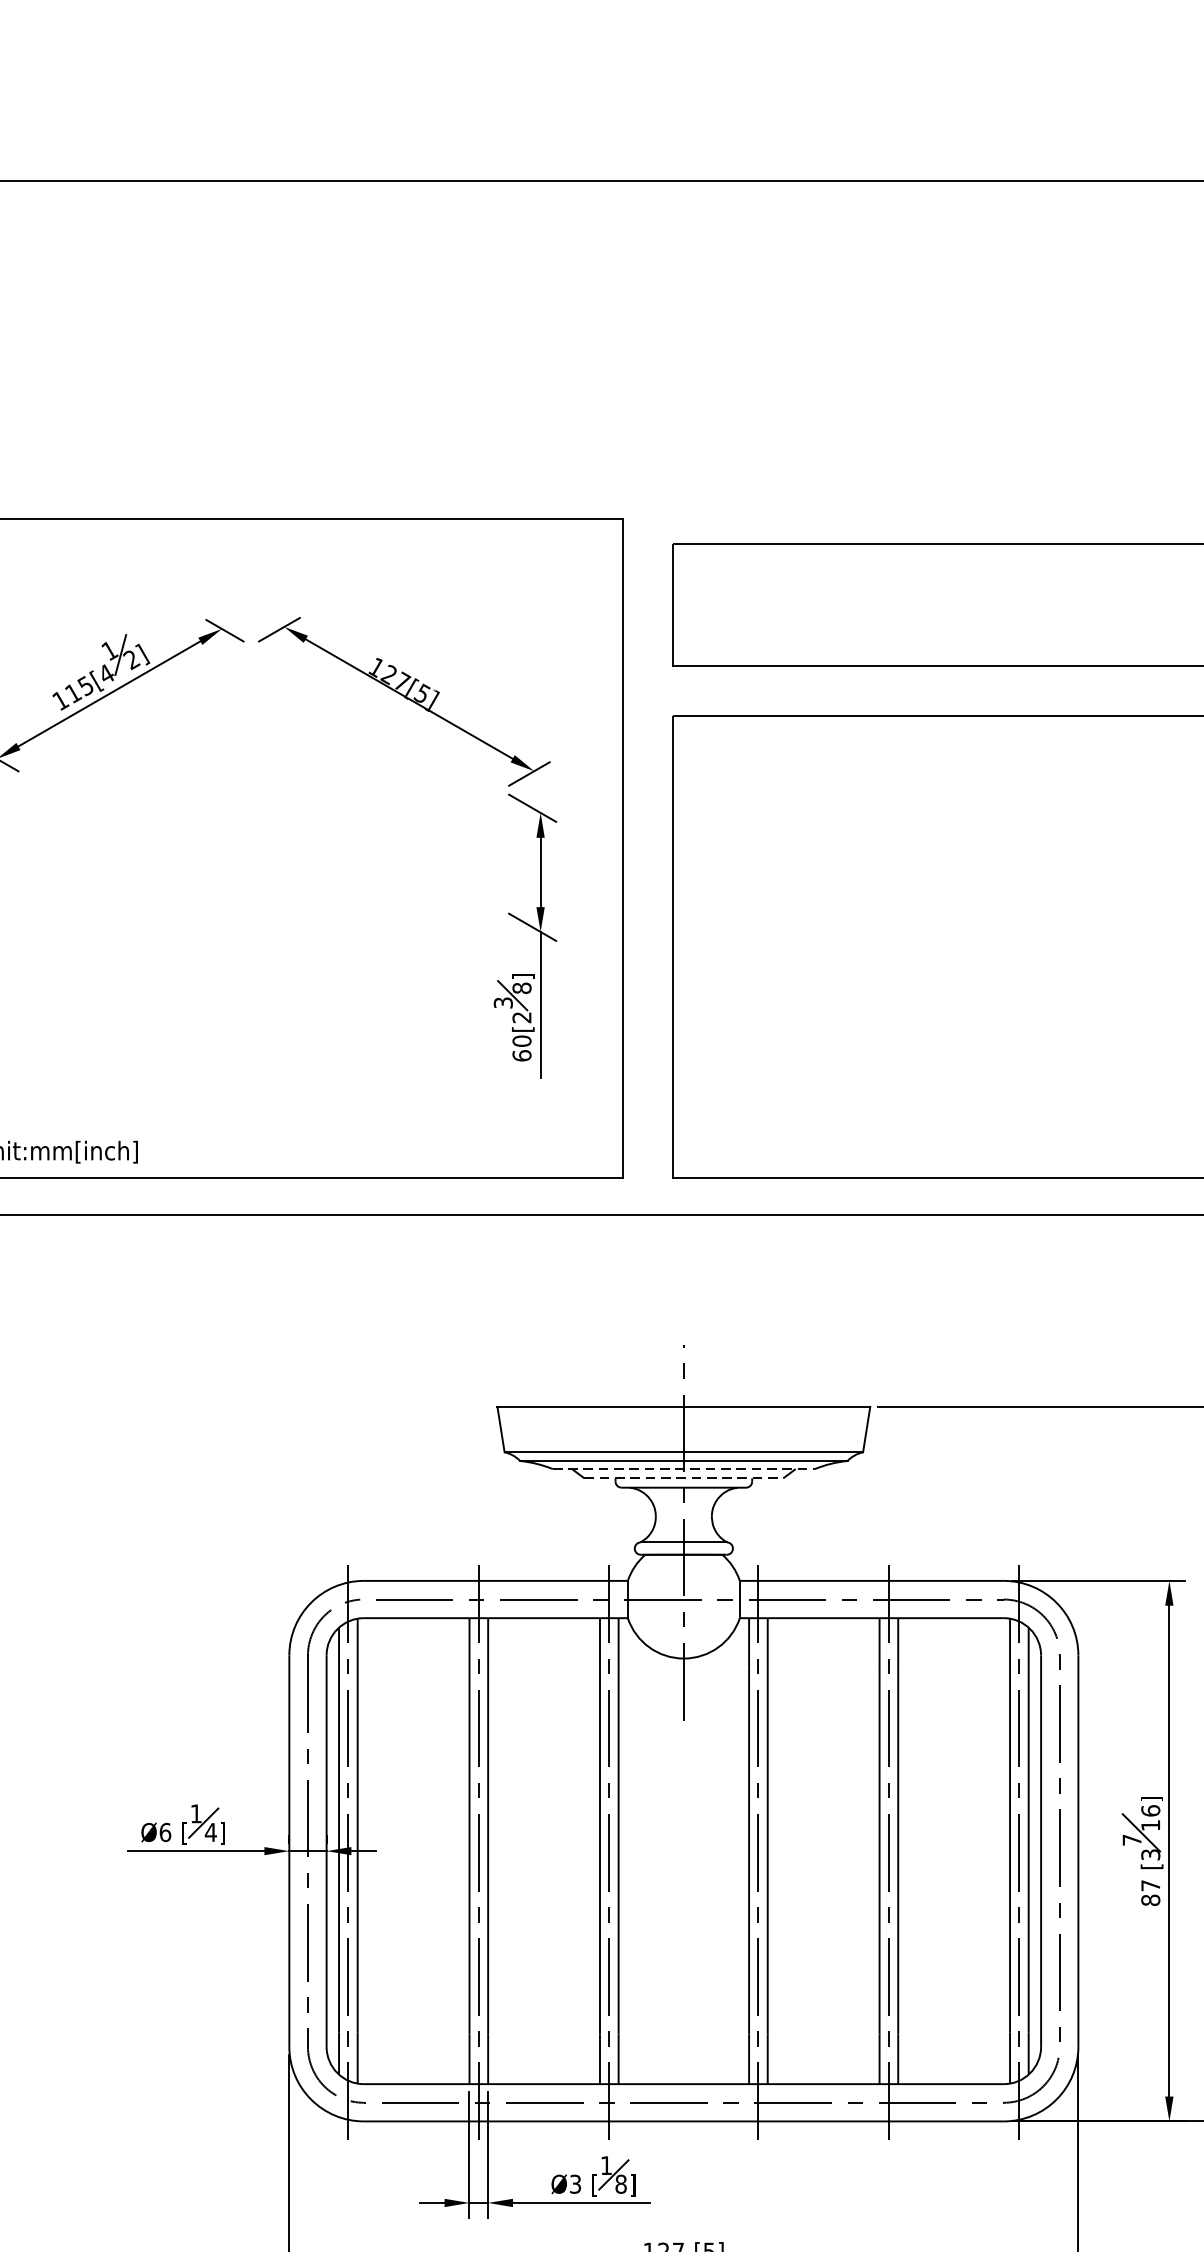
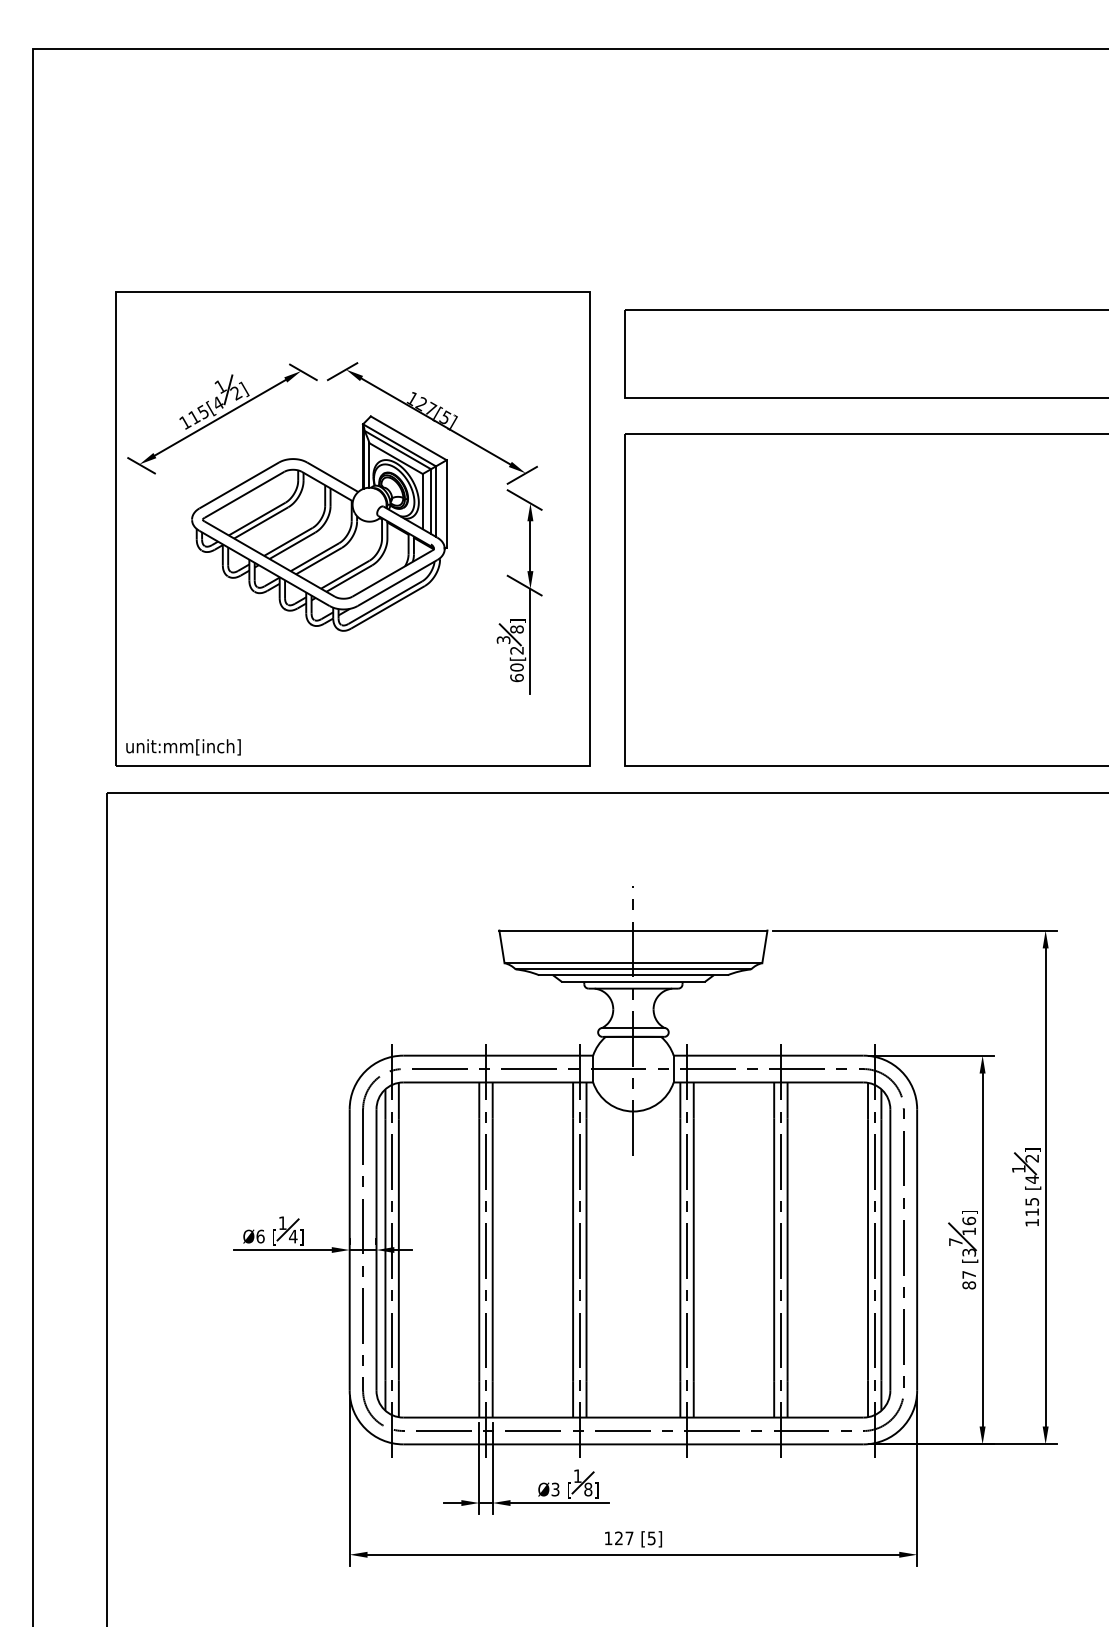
part: (247, 840) -> (319, 523), added
line: (683, 1469) -> (633, 975), dashed -> solid
line: (683, 1477) -> (633, 981), dashed -> solid

